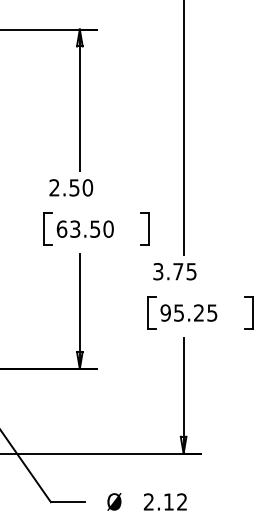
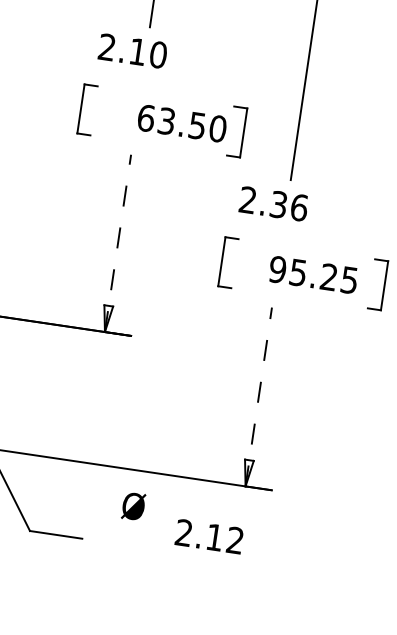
text: (74, 187) -> (137, 51), 2.50 -> 2.10
text: (84, 228) -> (181, 122), moved
text: (174, 271) -> (272, 203), 3.75 -> 2.36
line: (79, 311) -> (117, 243), solid -> dashed
text: (188, 312) -> (312, 274), moved
line: (183, 395) -> (258, 396), solid -> dashed
text: (114, 501) -> (133, 505), moved
text: (164, 501) -> (208, 535), moved

